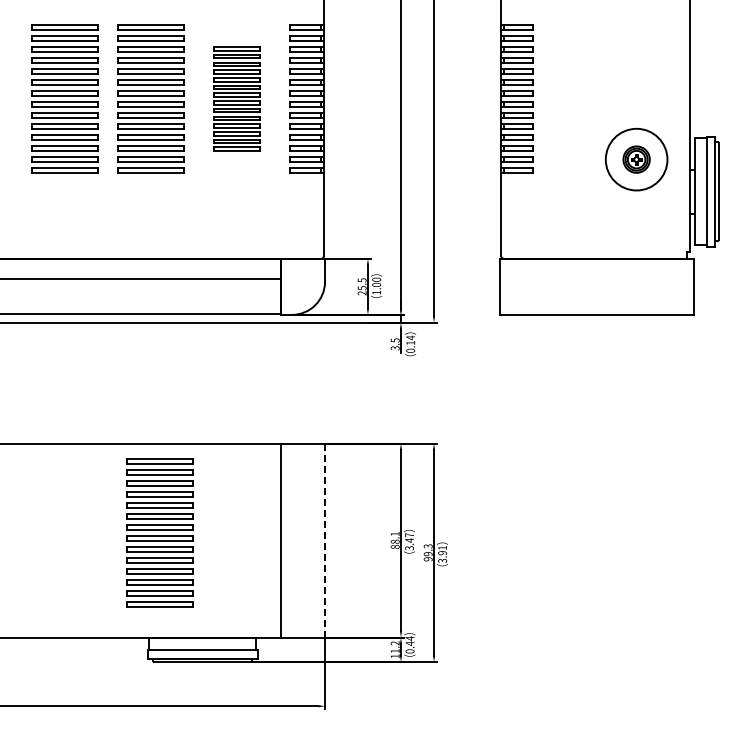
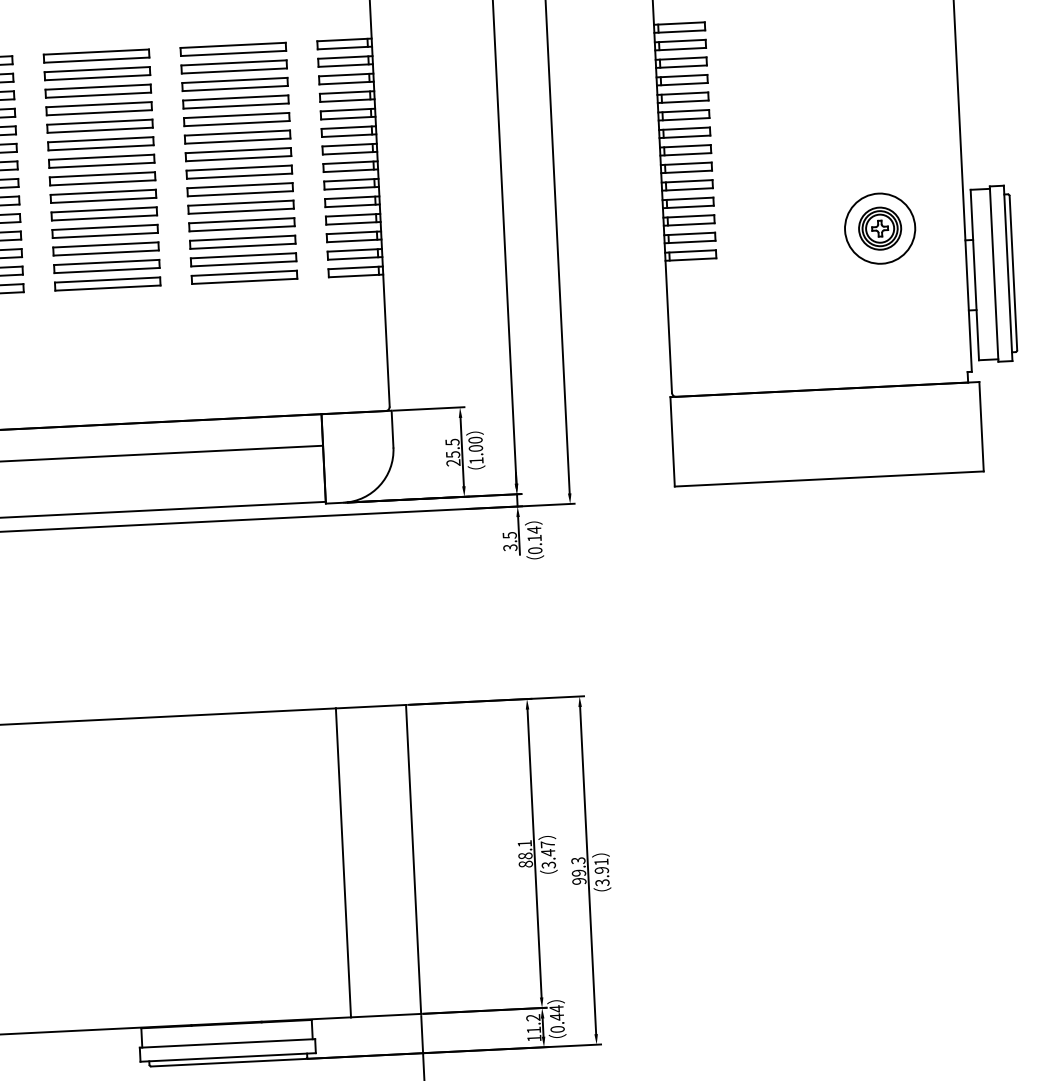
part: (236, 98) -> (238, 162), size x1.43
circle: (636, 159) -> (879, 228), size x0.71
part: (159, 532) -> (149, 859), removed
line: (325, 541) -> (414, 860), dashed -> solid

